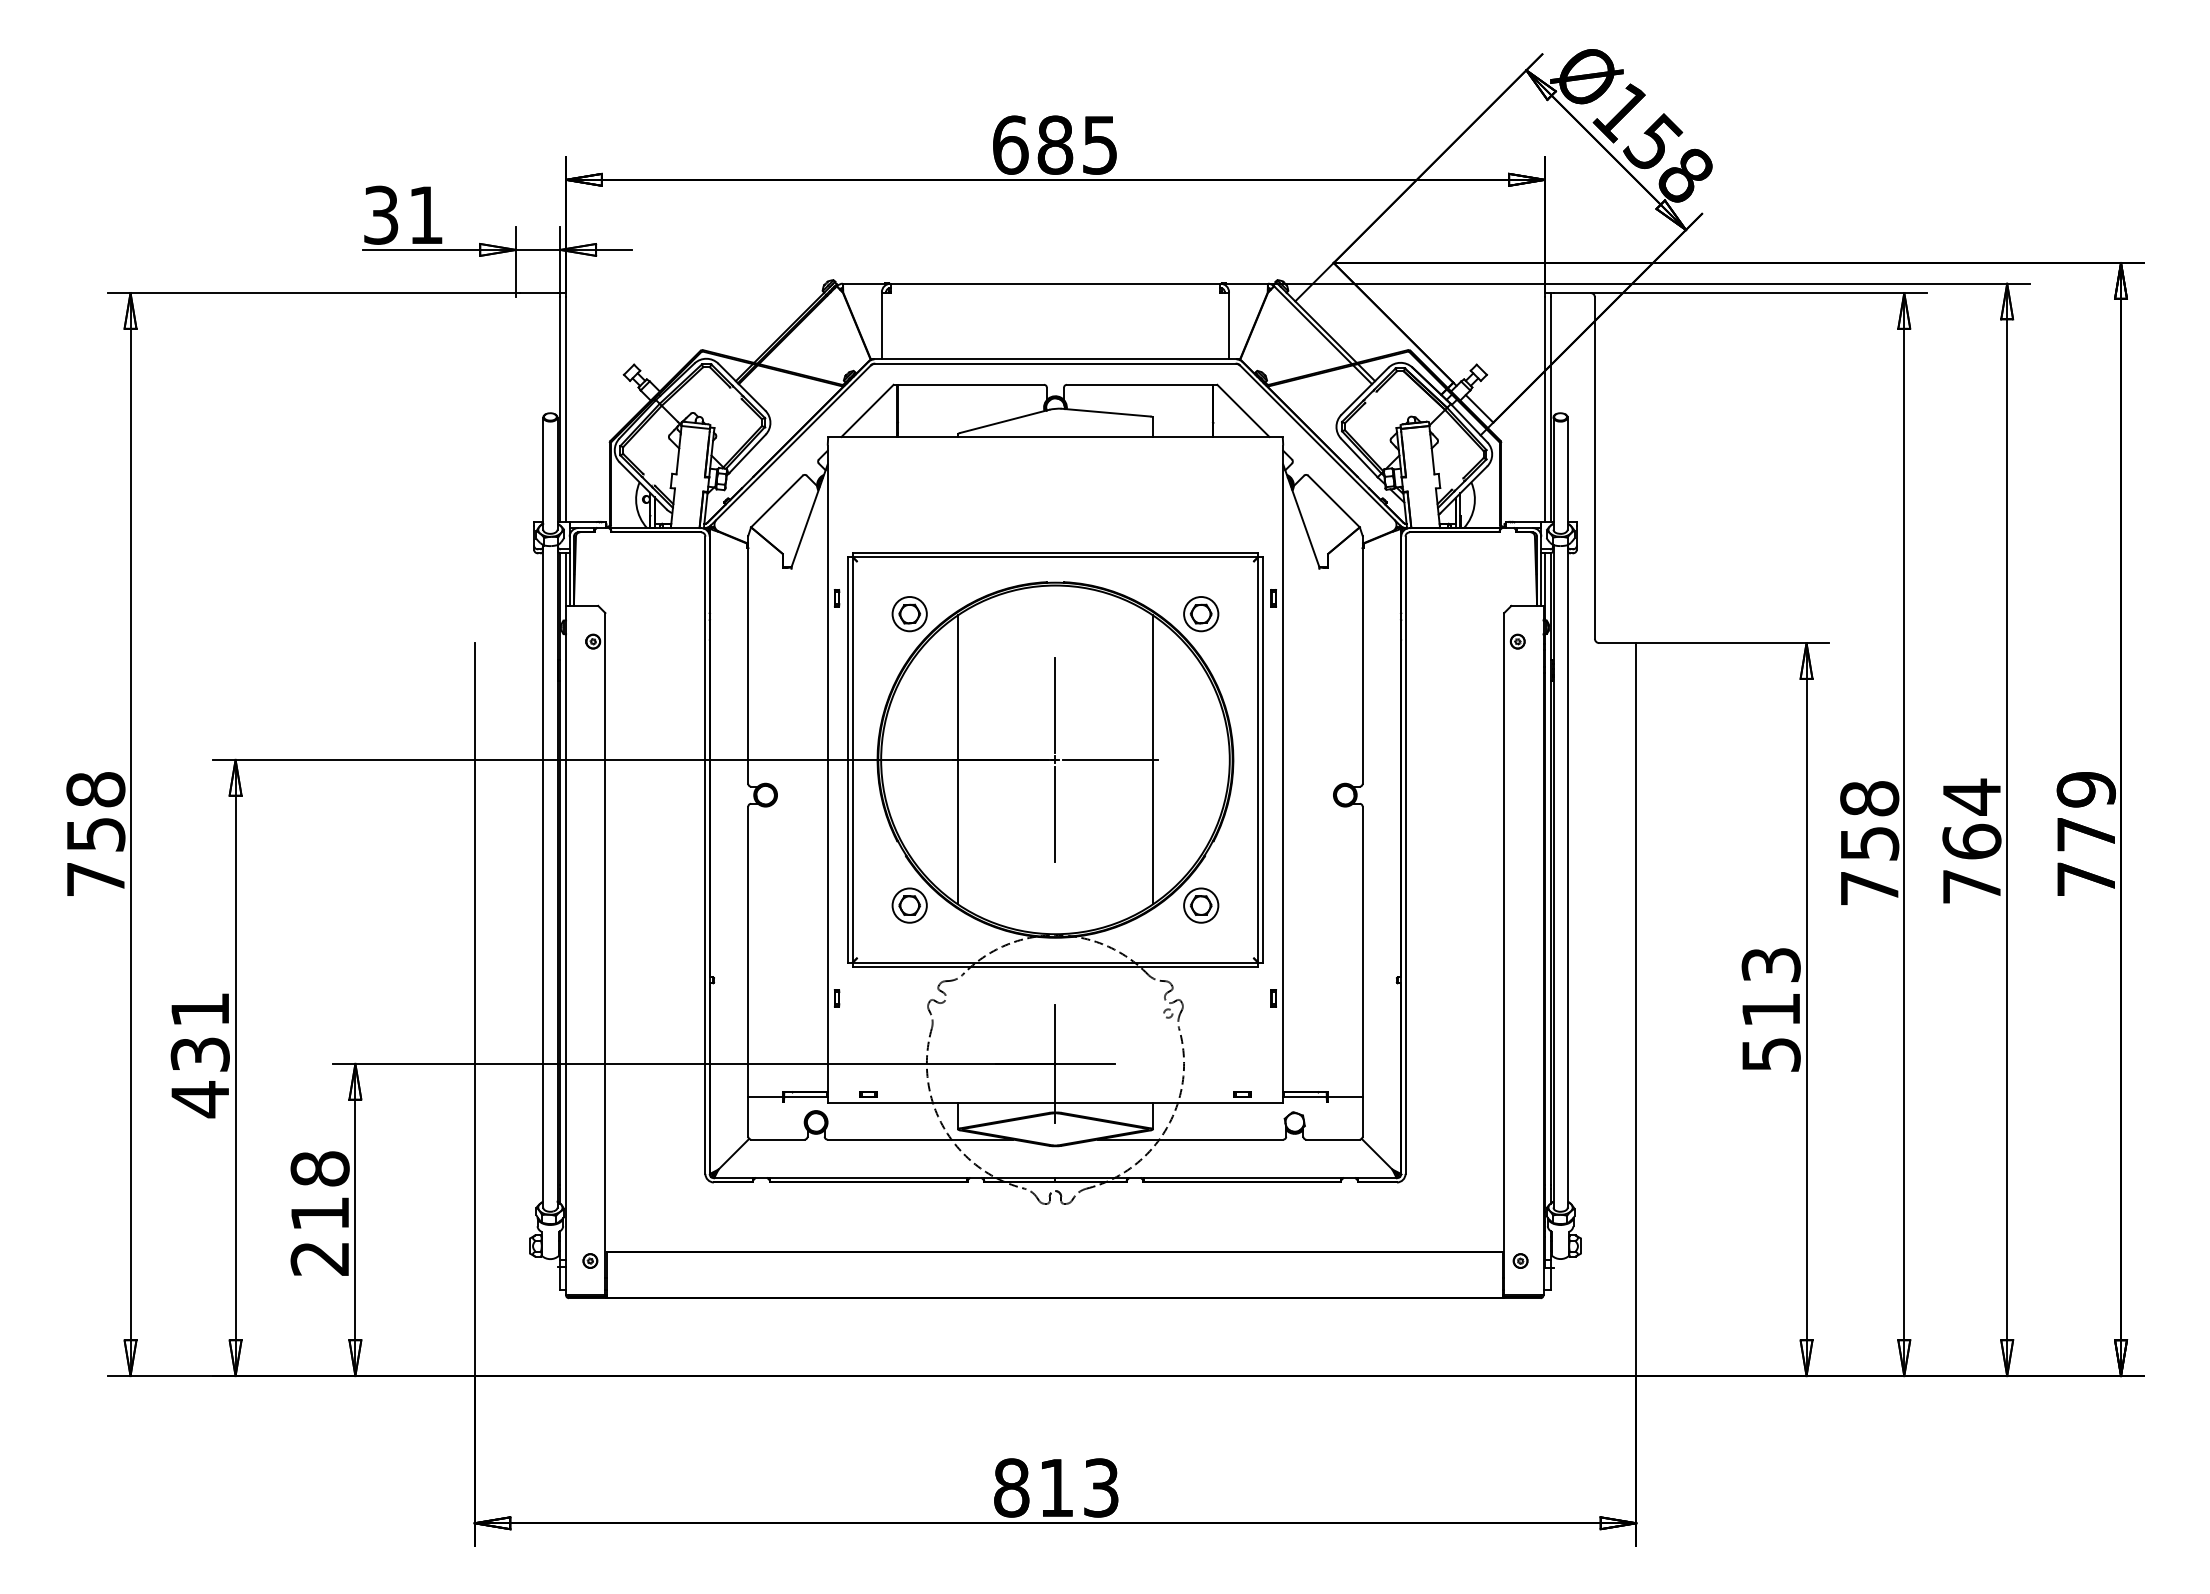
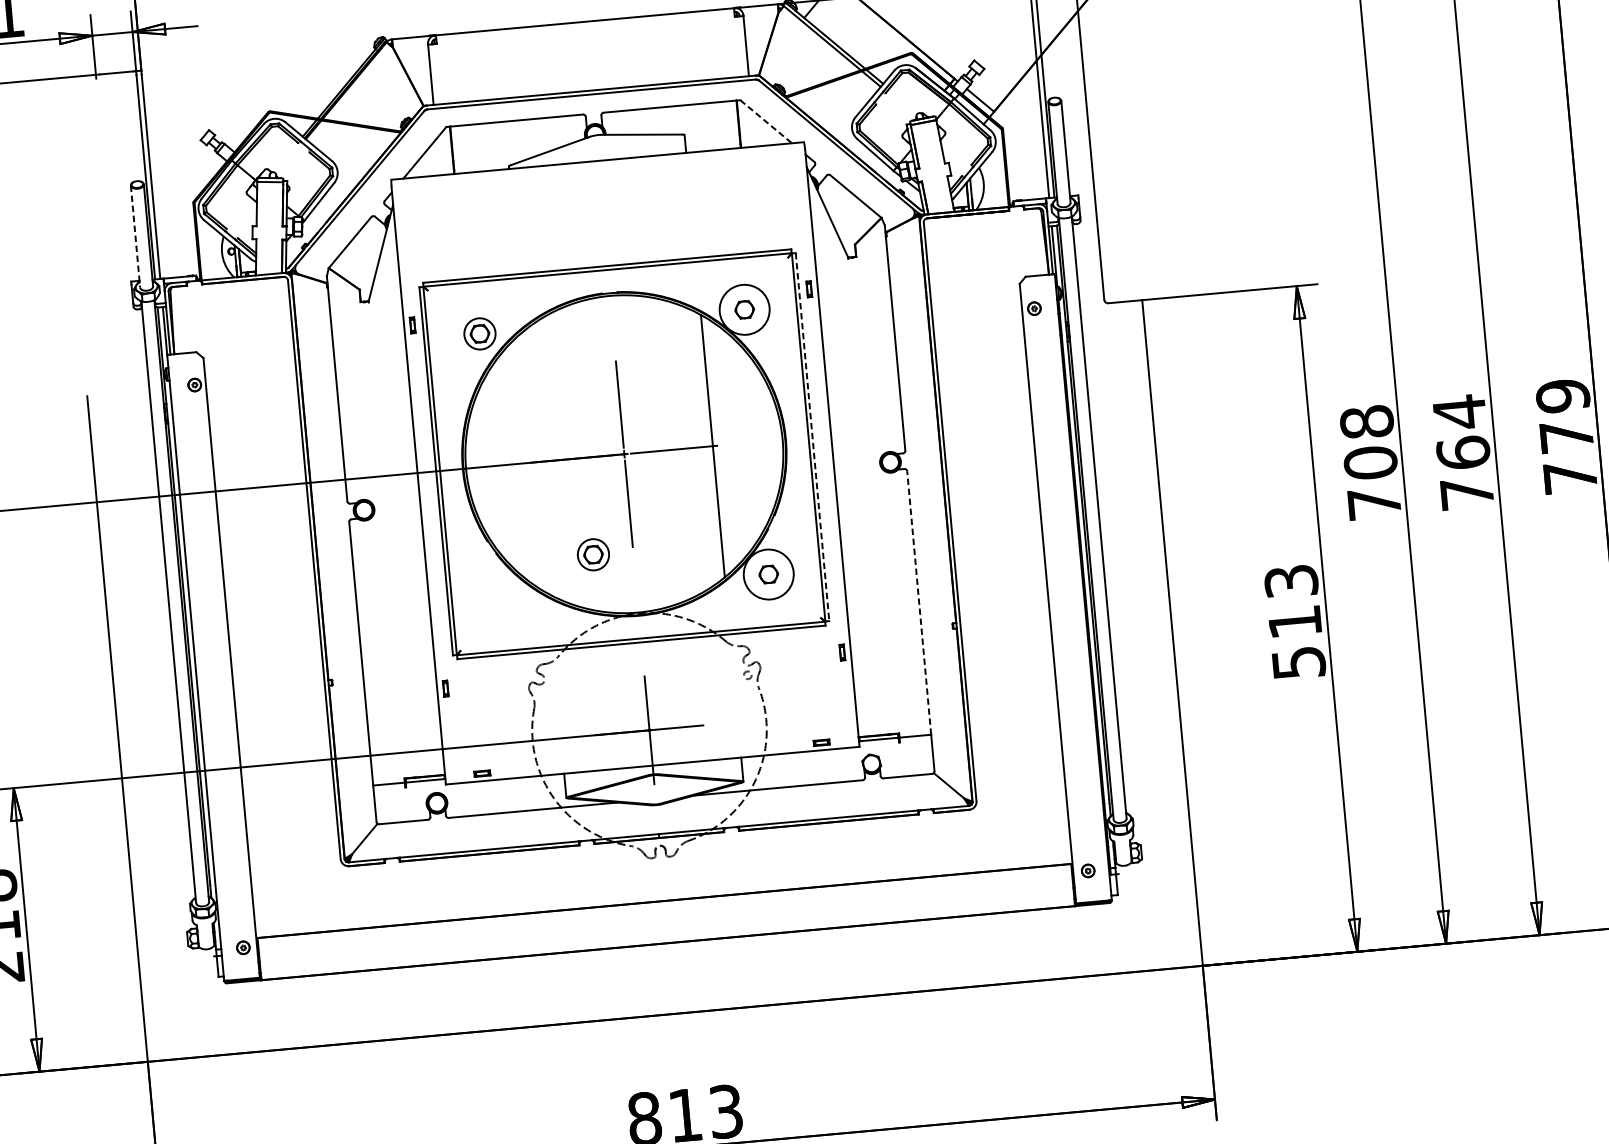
line: (1243, 410) -> (766, 121), solid -> dashed
line: (543, 474) -> (135, 237), solid -> dashed
circle: (1201, 614) -> (744, 310), size x1.6
line: (958, 759) -> (536, 461), removed
line: (1262, 759) -> (812, 436), solid -> dashed
text: (1869, 843) -> (1370, 462), 758 -> 708
part: (909, 905) -> (593, 554), moved
circle: (1201, 905) -> (769, 574), size x1.6
line: (1362, 951) -> (919, 602), solid -> dashed

